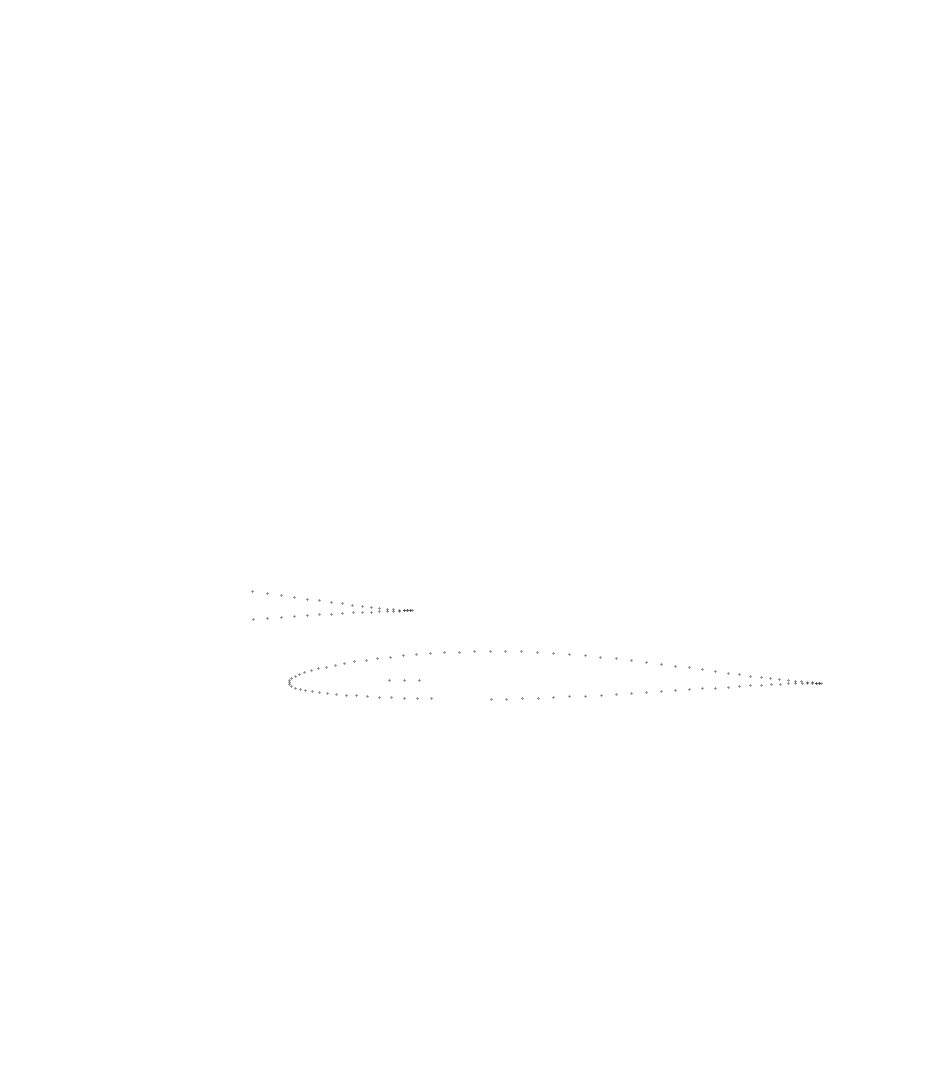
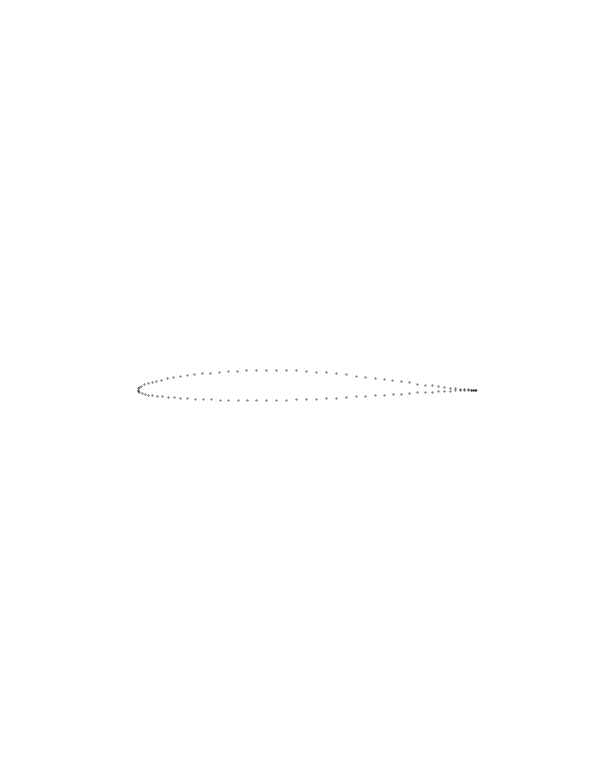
part: (332, 605) -> (165, 340), removed
part: (404, 680) -> (247, 400), moved

